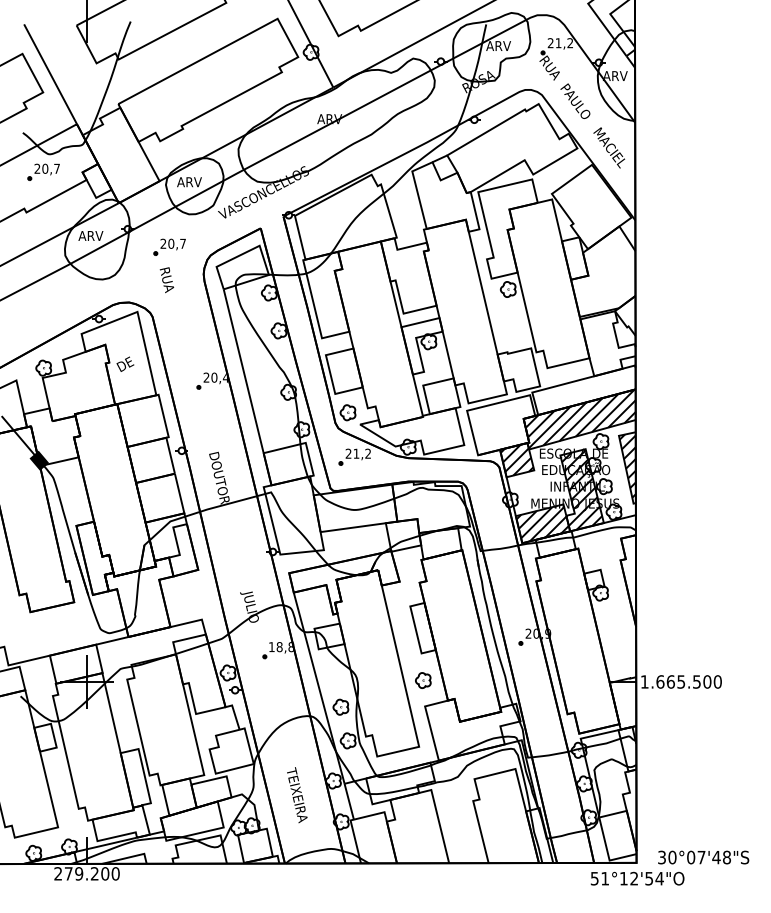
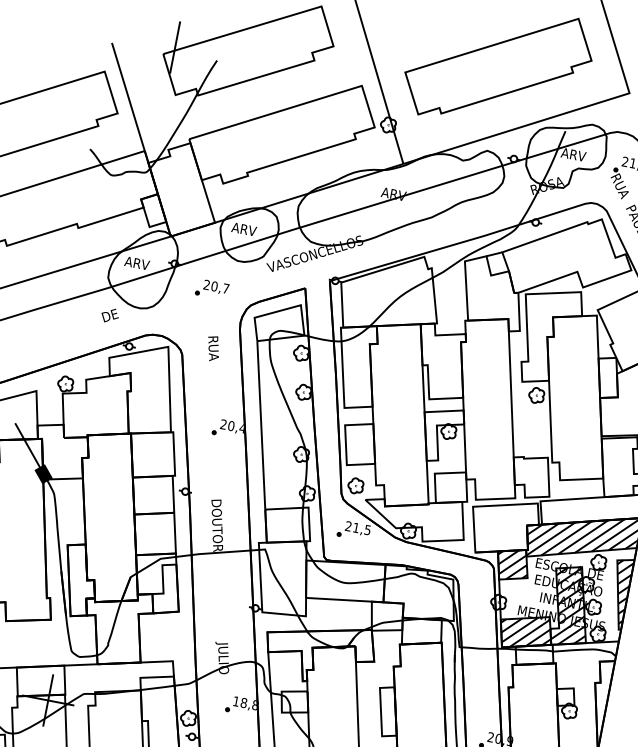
part: (43, 171) -> (102, 191), removed
text: (166, 280) -> (212, 348), moved
text: (125, 363) -> (110, 314), moved
text: (367, 453) -> (367, 529), 21,2 -> 21,5

